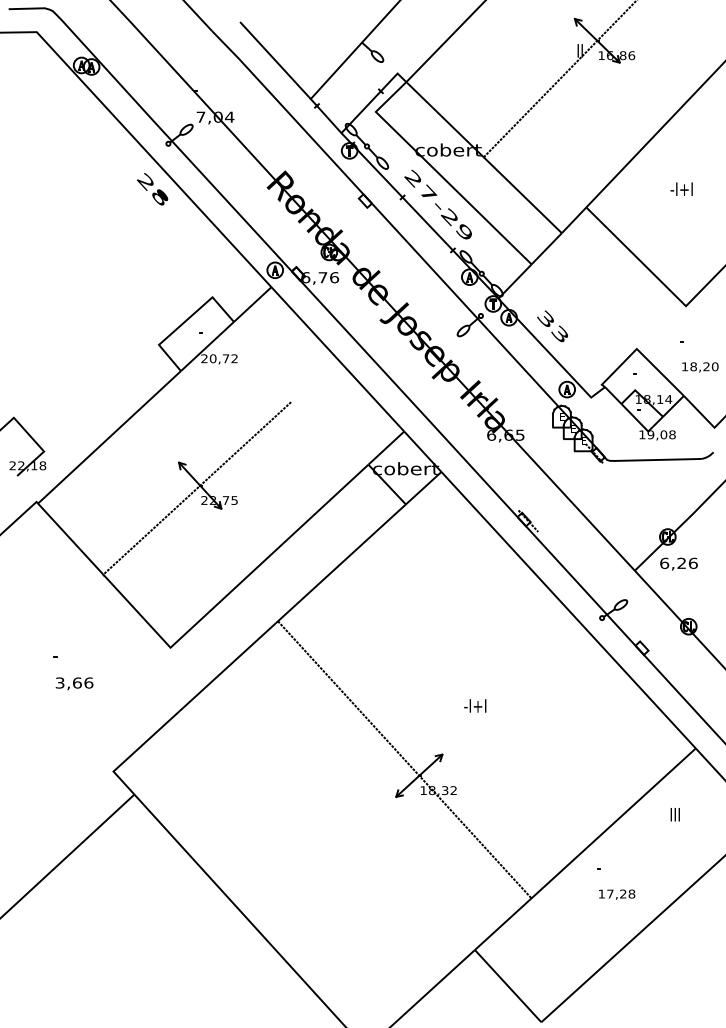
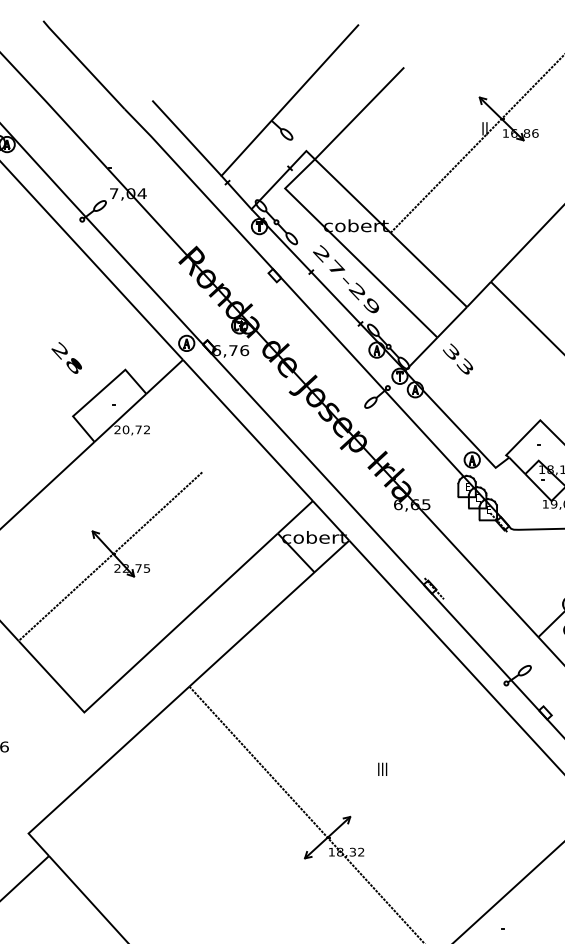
text: (152, 189) -> (66, 358), moved
text: (552, 326) -> (457, 359), moved
text: (475, 705) -> (382, 768), -I+I -> III

